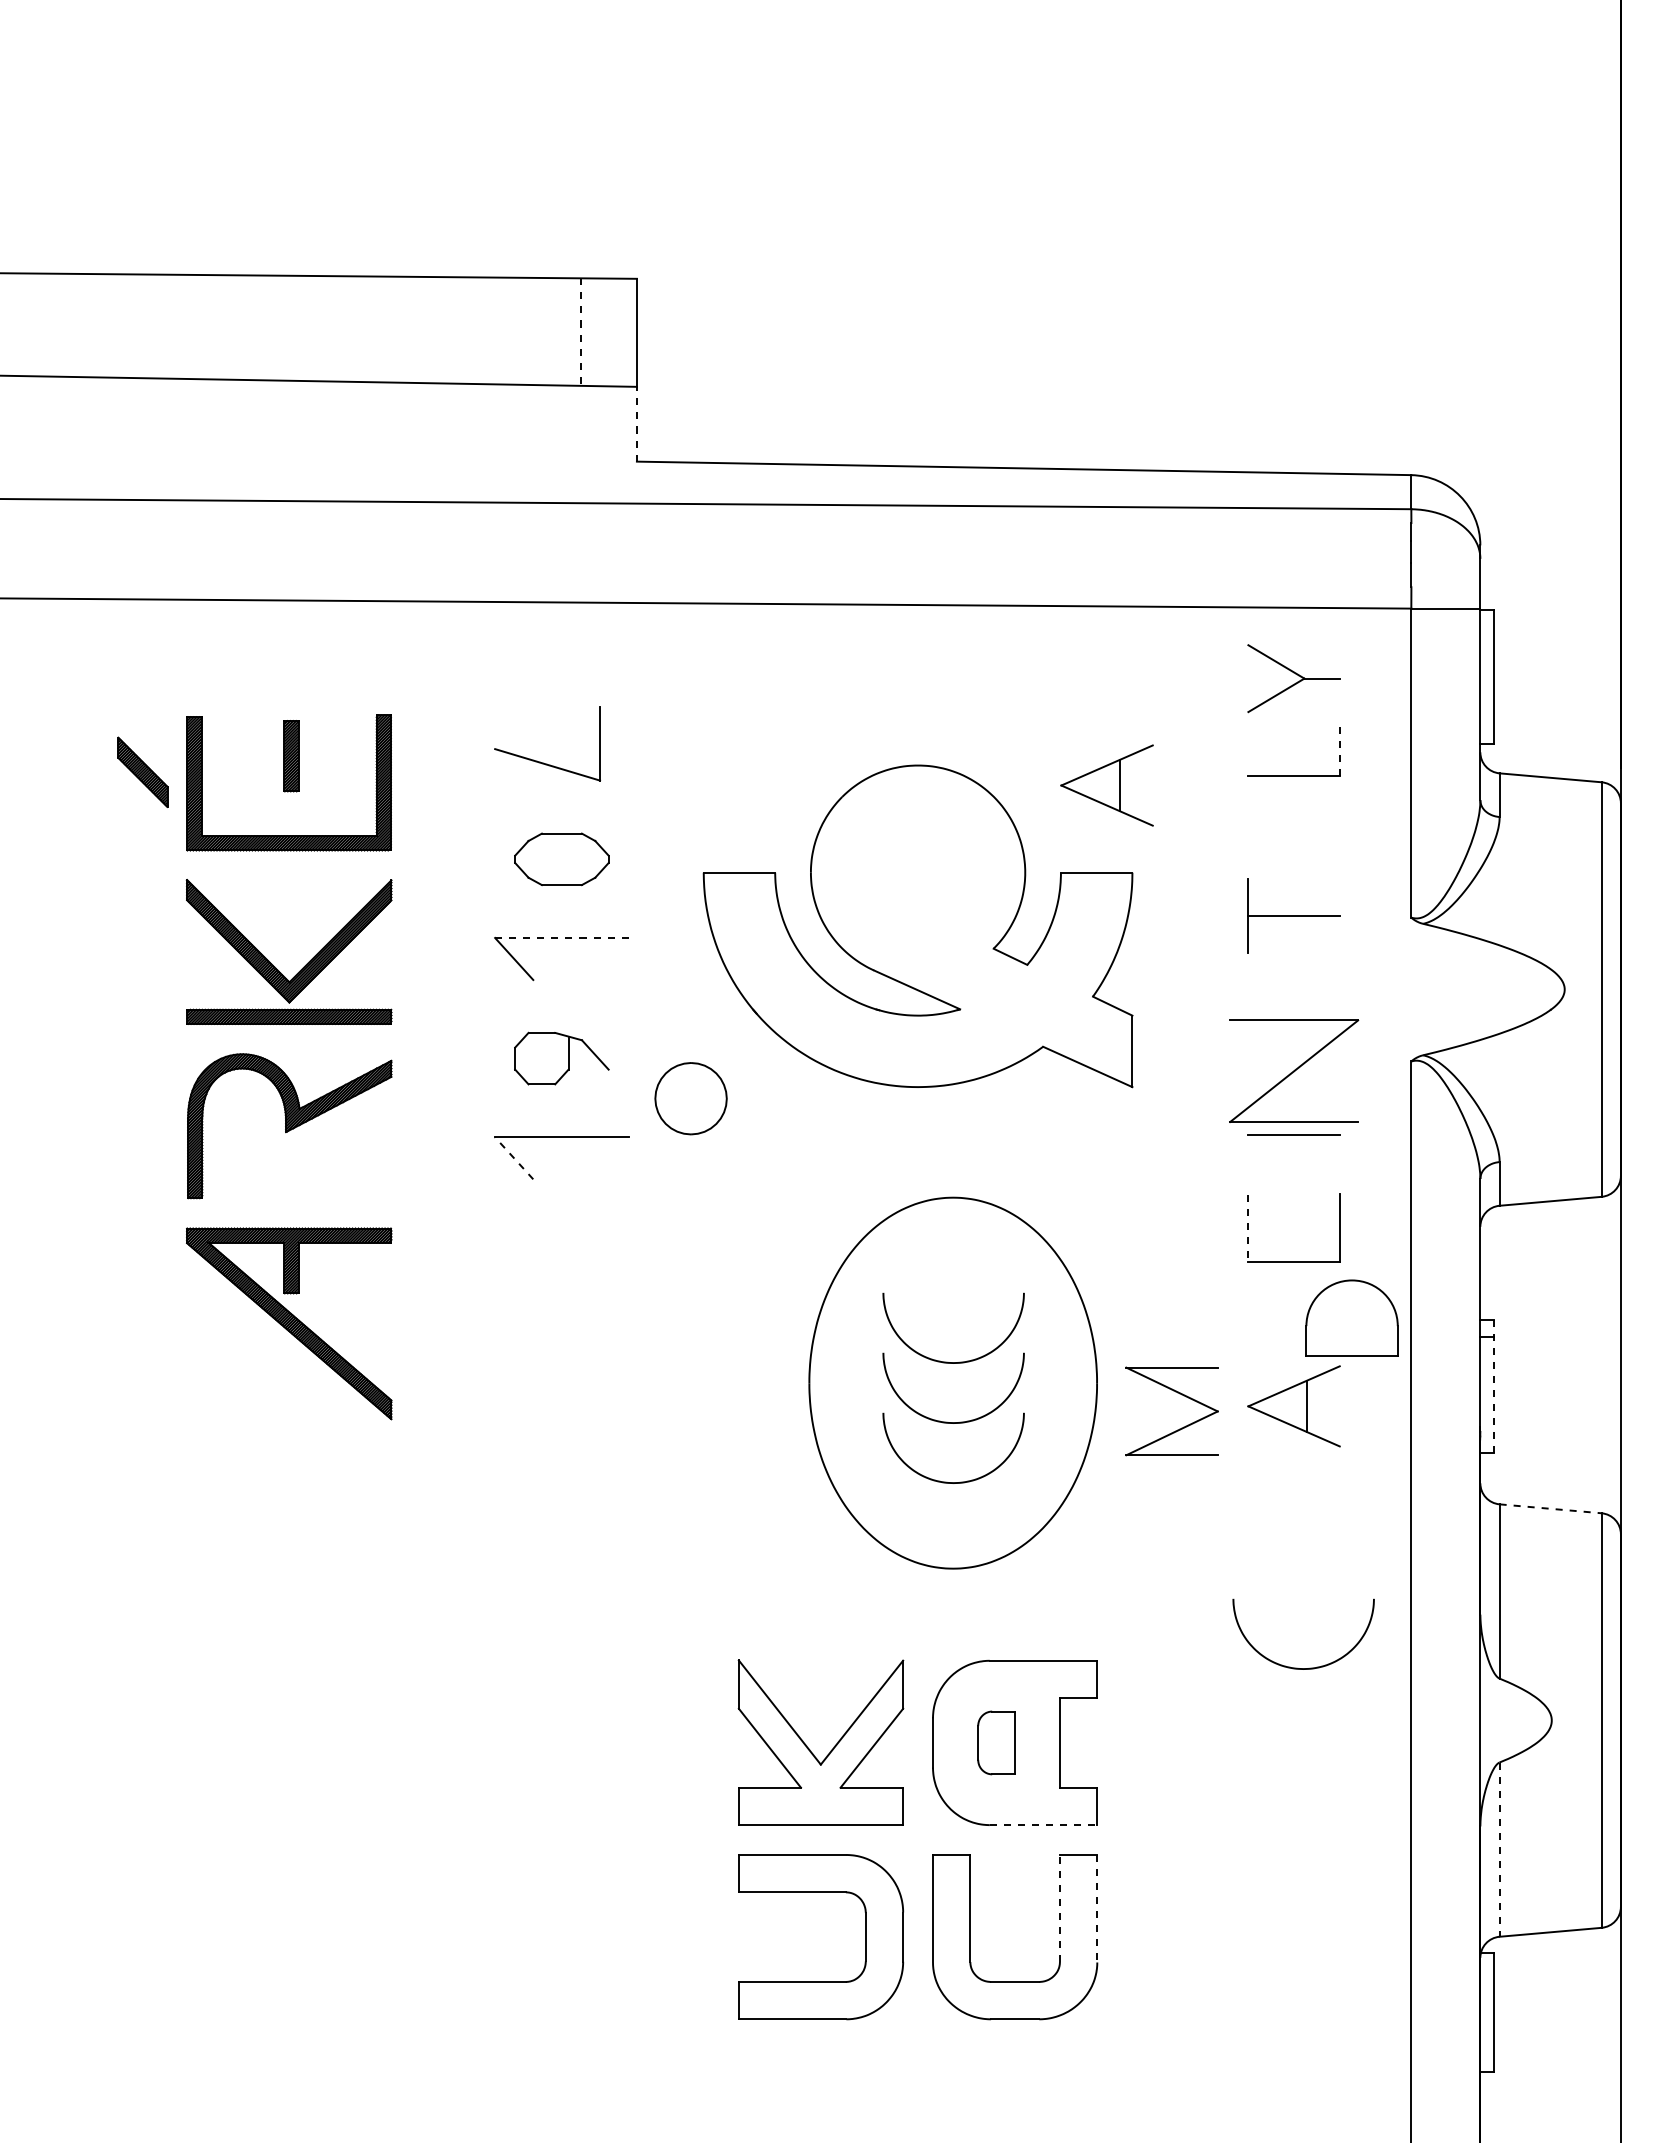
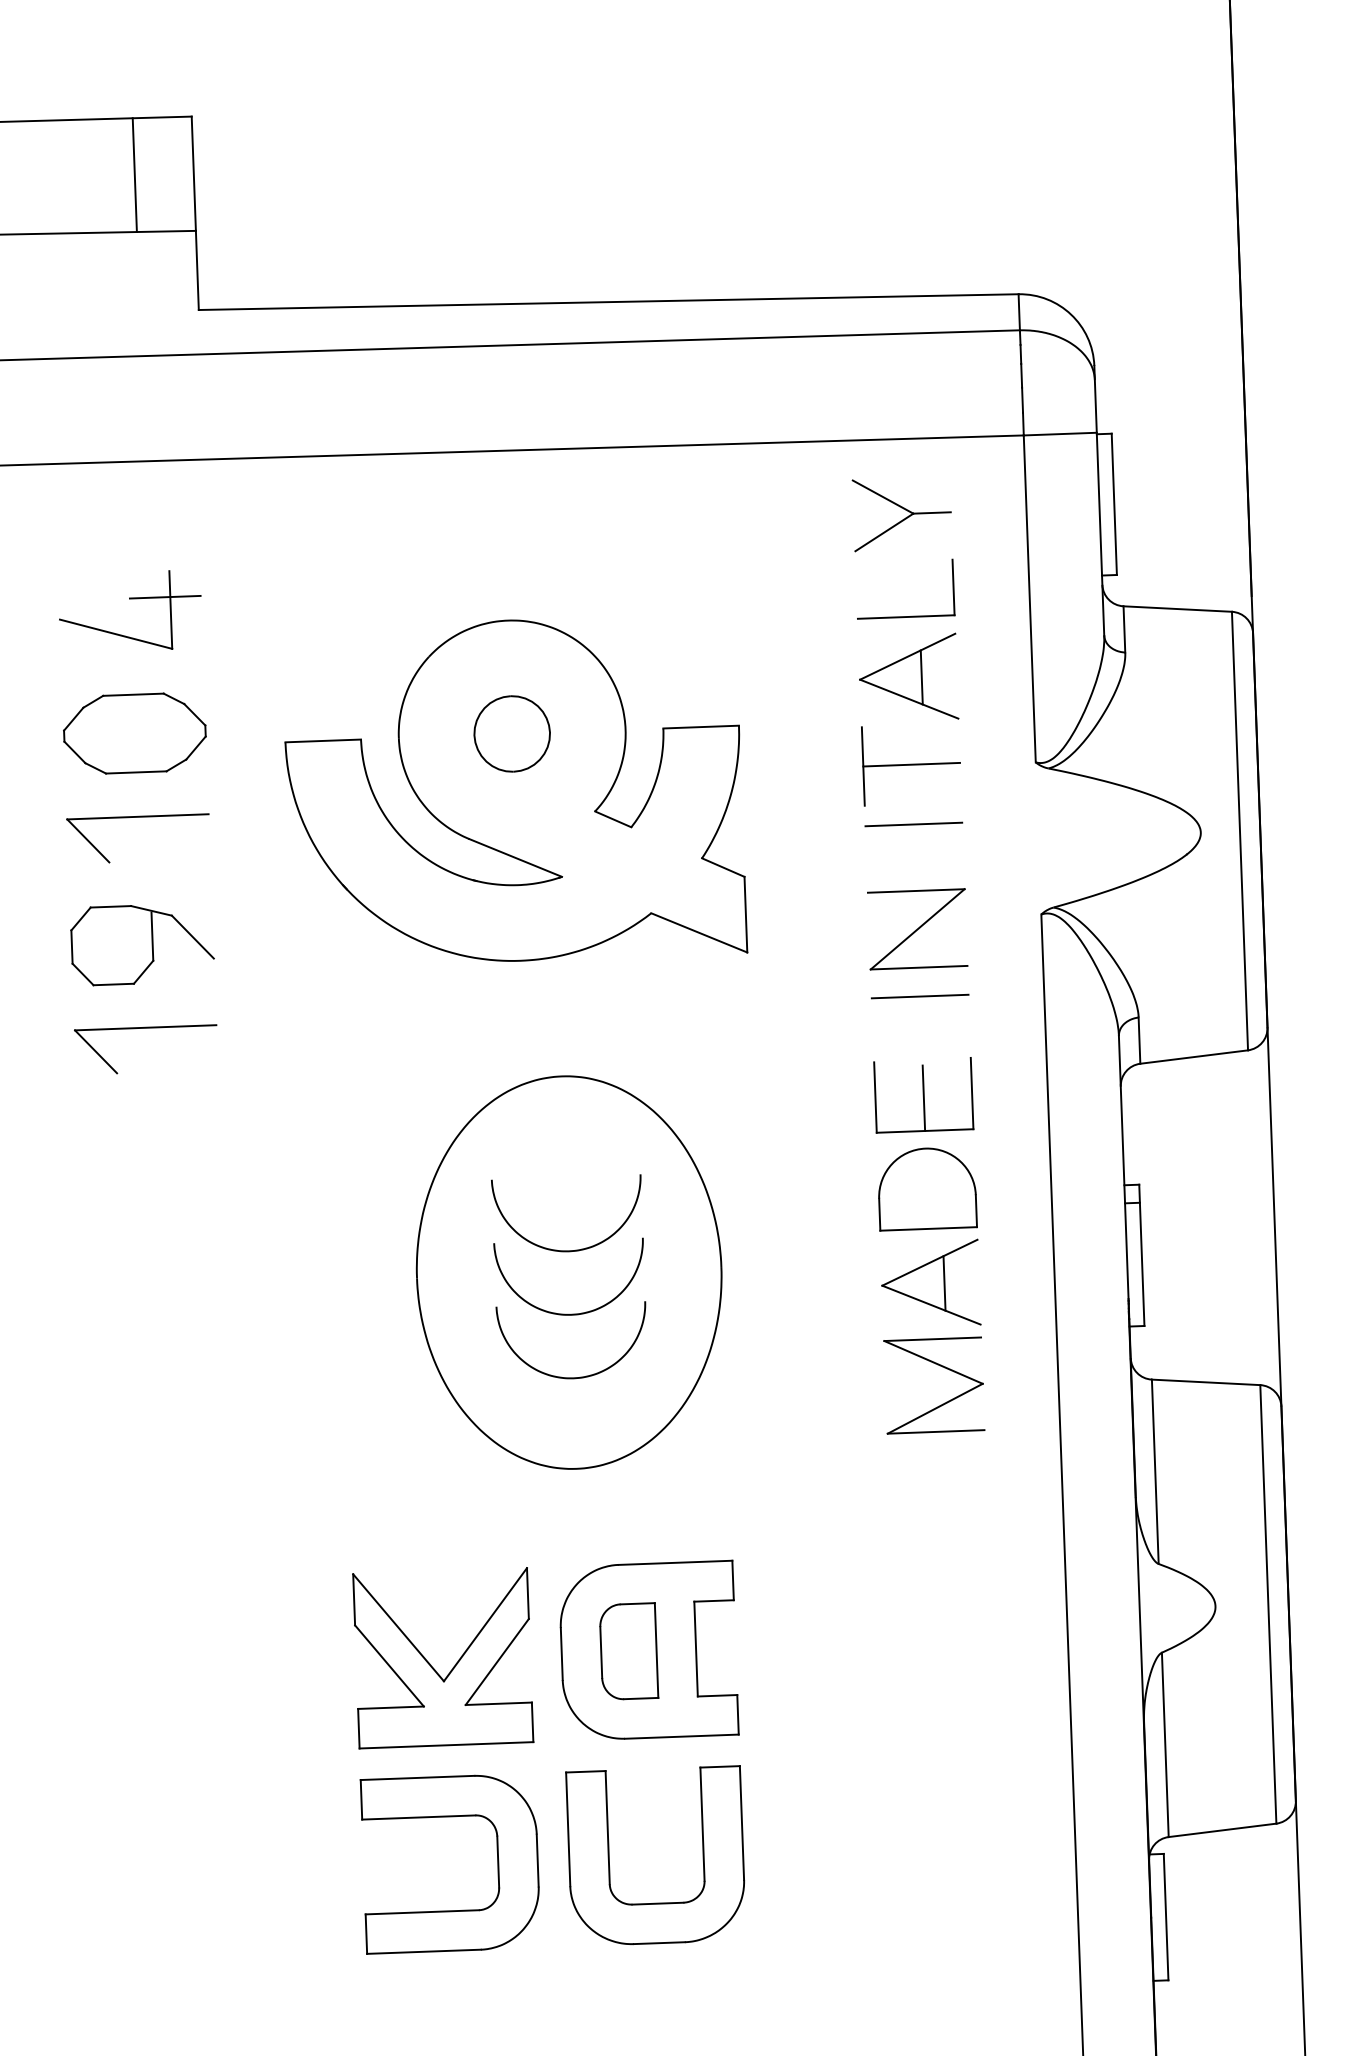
line: (581, 332) -> (135, 175), dashed -> solid
line: (636, 423) -> (196, 269), dashed -> solid
line: (594, 731) -> (164, 597), added
line: (1339, 749) -> (953, 587), dashed -> solid
part: (1106, 785) -> (907, 677), moved
part: (561, 859) -> (134, 733), size x1.43
line: (561, 937) -> (137, 816), dashed -> solid
line: (1293, 972) -> (913, 824), added
part: (561, 1058) -> (142, 944), size x1.43
part: (1293, 1070) -> (917, 928), size x0.71
part: (690, 1098) -> (511, 733), moved
line: (513, 1158) -> (95, 1051), dashed -> solid
line: (1248, 1229) -> (875, 1098), dashed -> solid
line: (1294, 1230) -> (924, 1097), added
part: (1351, 1317) -> (926, 1187), moved
line: (1494, 1386) -> (1141, 1255), dashed -> solid
part: (1179, 1394) -> (941, 1367), moved
line: (1551, 1508) -> (1206, 1381), dashed -> solid
curve: (1297, 1667) -> (944, 1560), removed
part: (996, 1742) -> (628, 1651), size x1.43
line: (1043, 1825) -> (681, 1737), dashed -> solid
line: (1499, 1850) -> (1165, 1745), dashed -> solid
line: (1059, 1908) -> (702, 1824), dashed -> solid
line: (1097, 1908) -> (742, 1822), dashed -> solid

